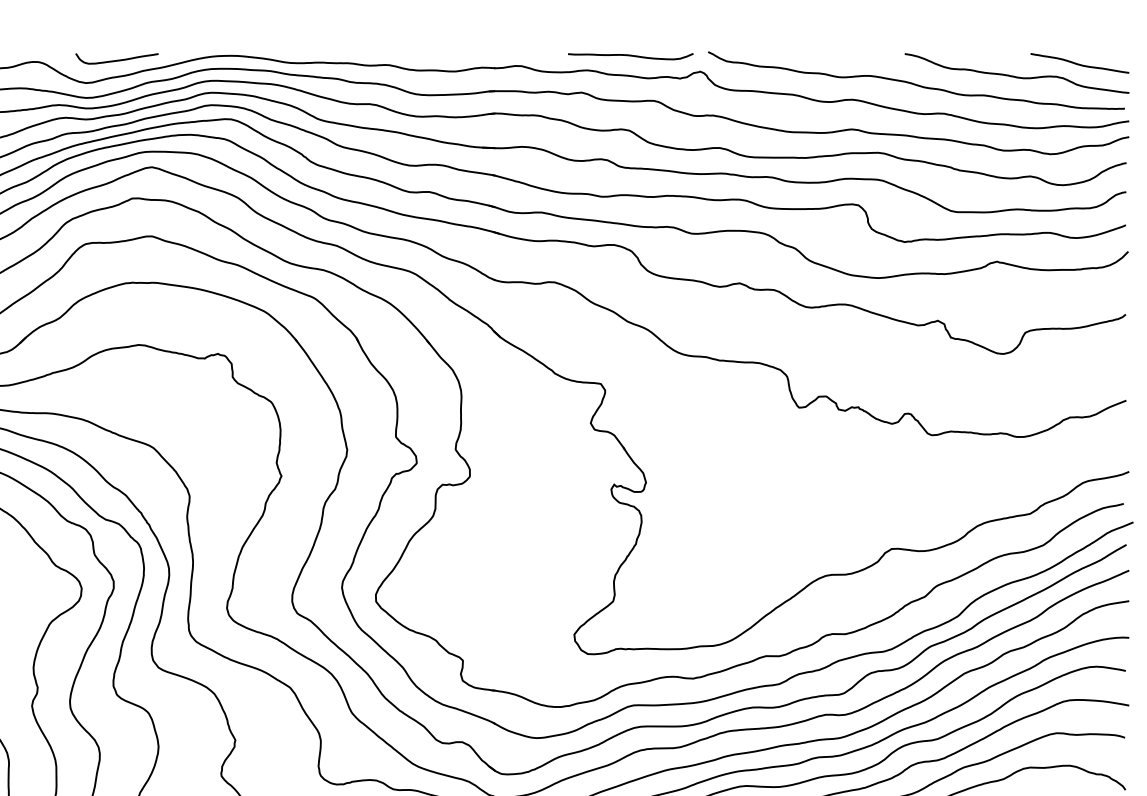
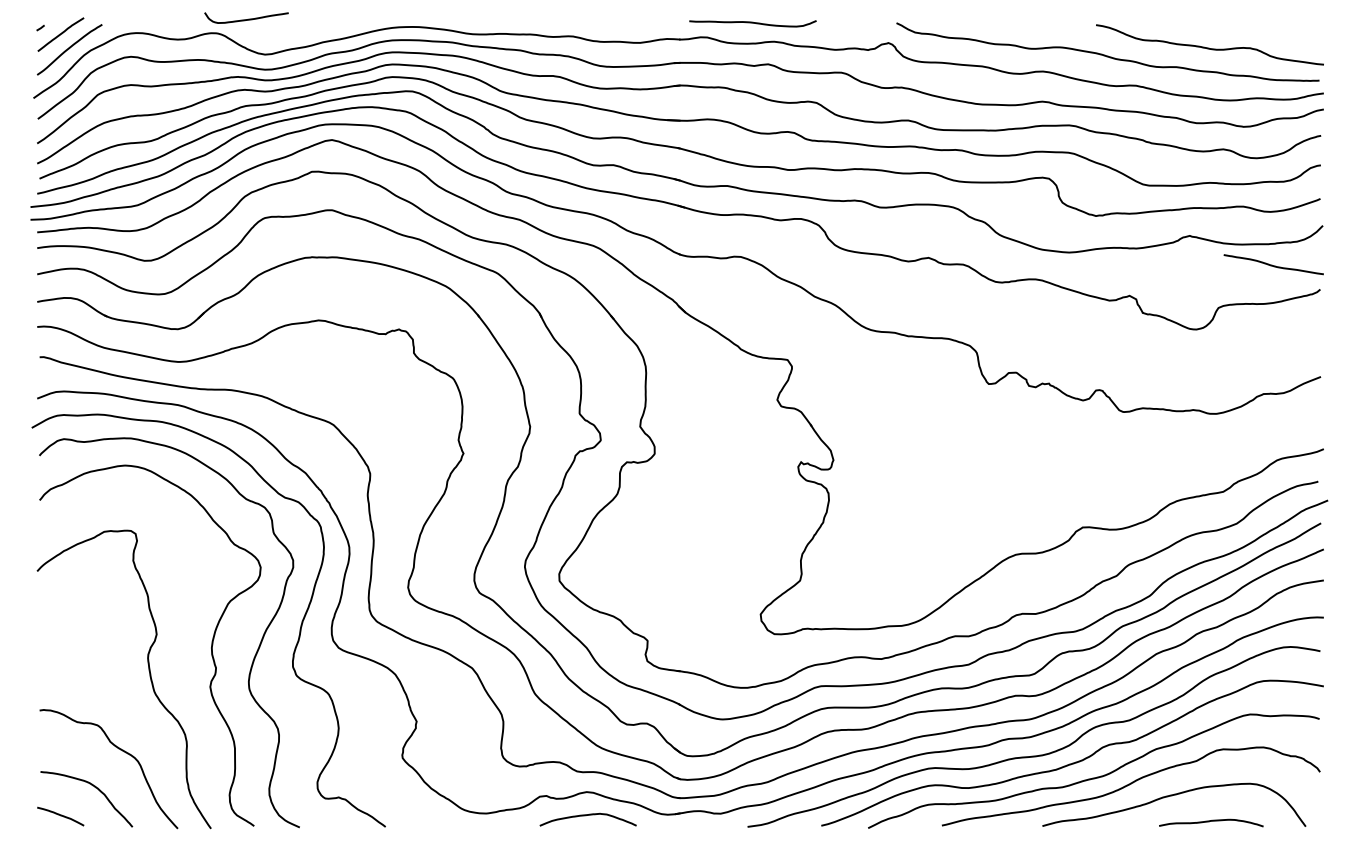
curve: (630, 56) -> (752, 23), moved
curve: (116, 60) -> (246, 19), moved
curve: (1078, 63) -> (1272, 264), moved

